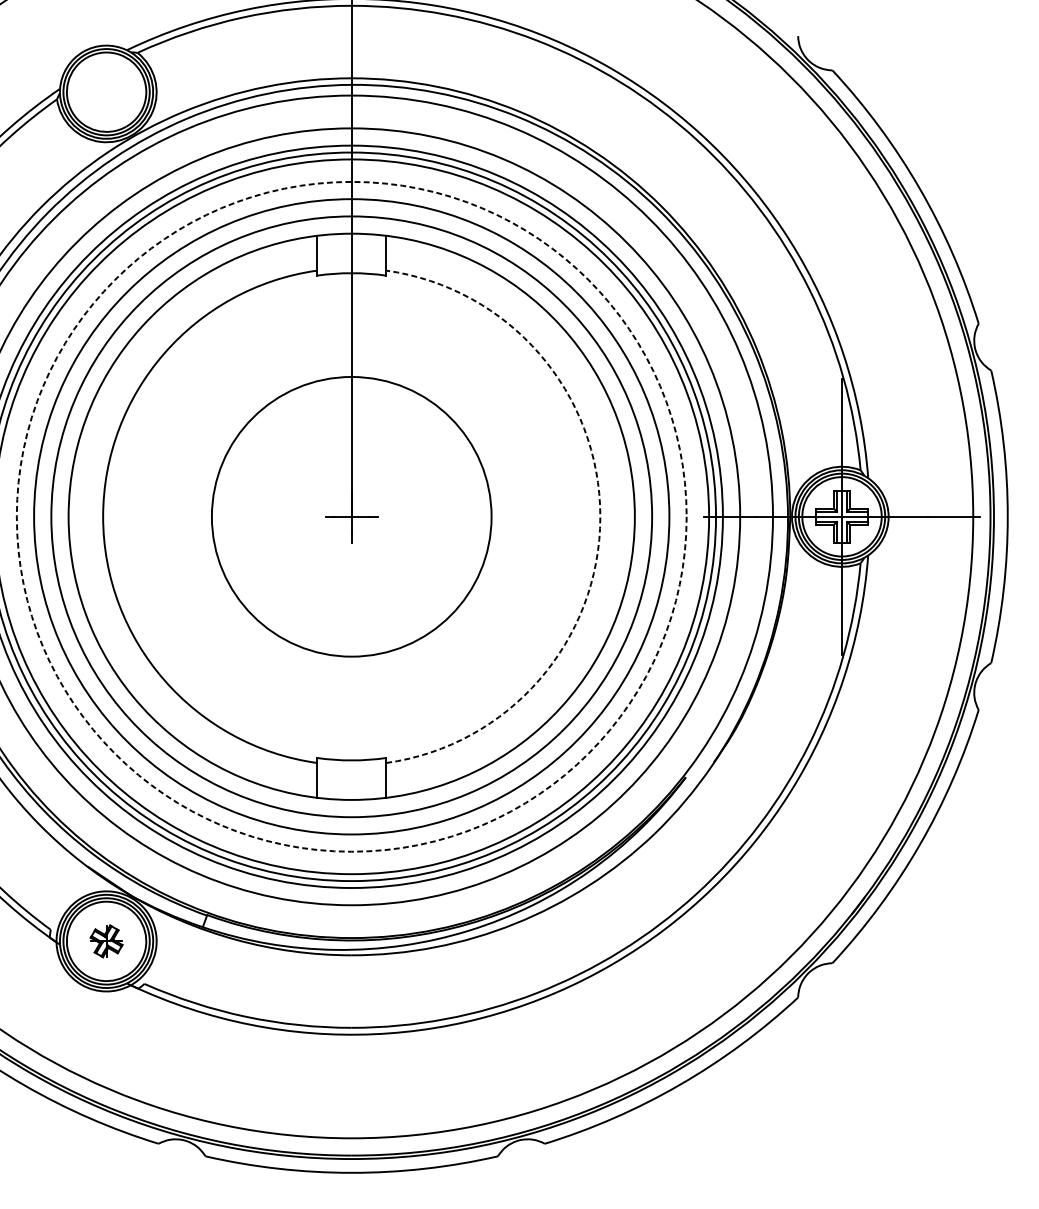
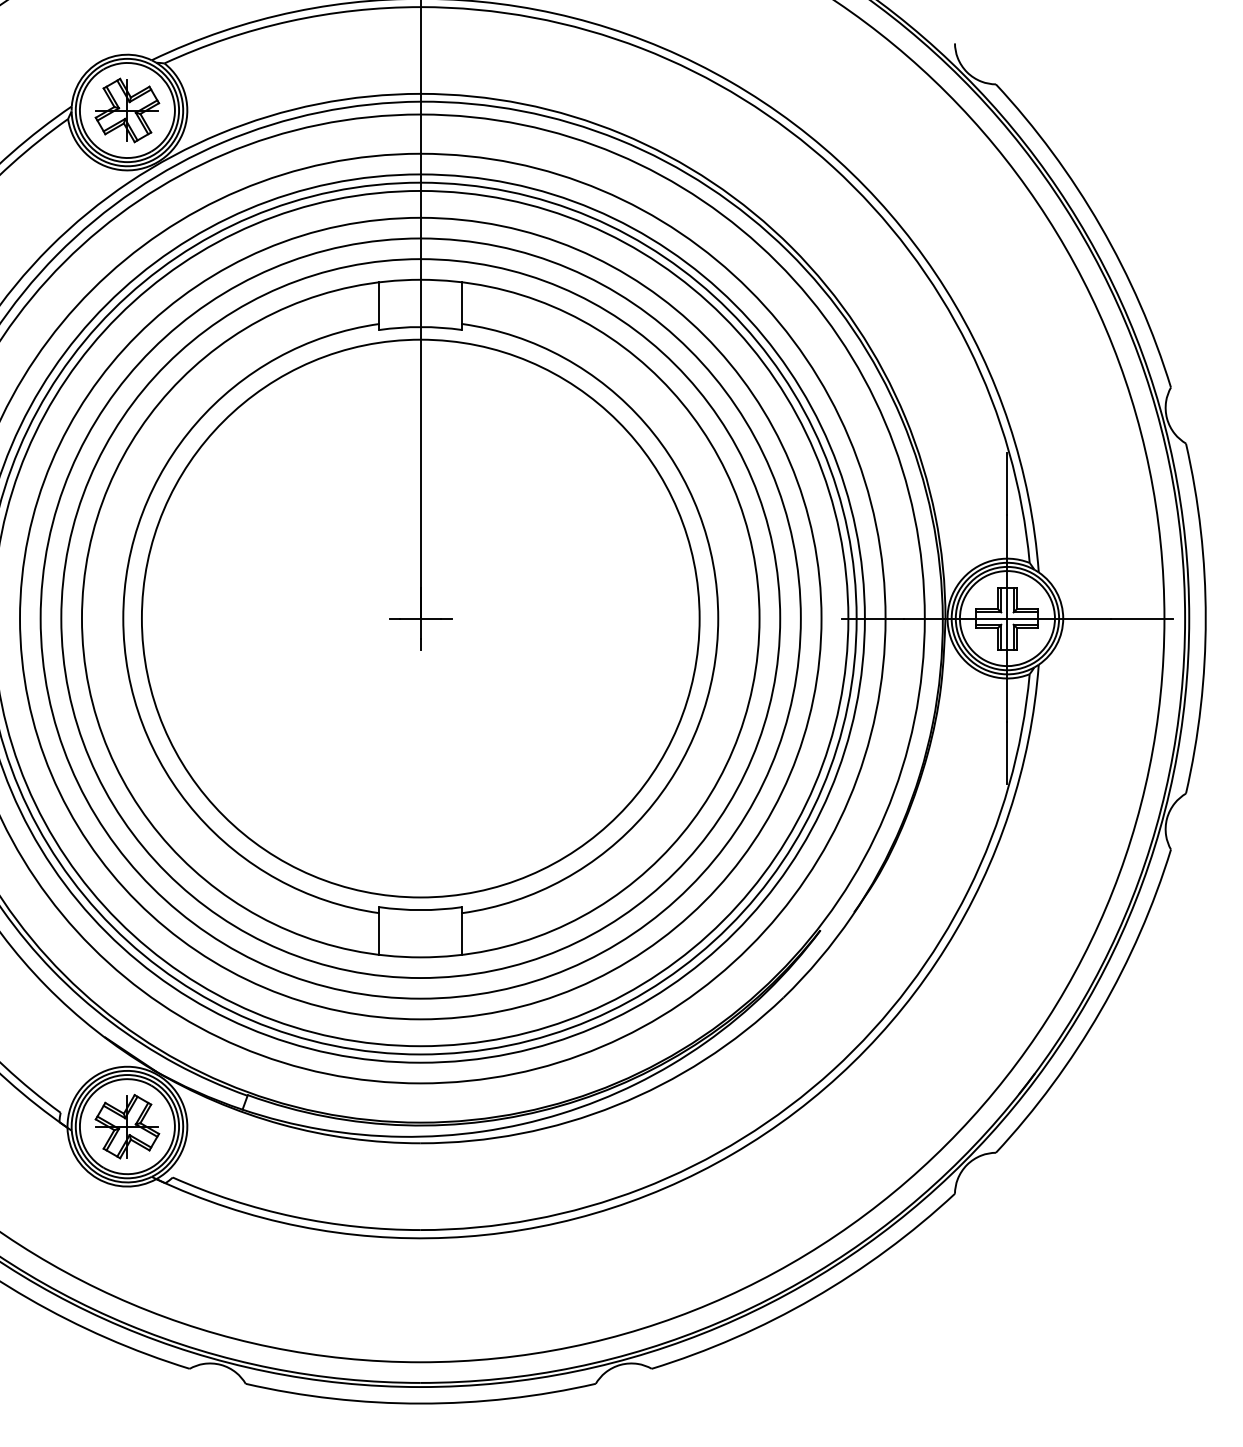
part: (106, 92) -> (127, 110), added
circle: (351, 516) -> (420, 618), dashed -> solid
circle: (351, 516) -> (420, 618), size x1.67
arc: (600, 516) -> (718, 618), dashed -> solid
part: (106, 941) -> (127, 1126), size x1.67

